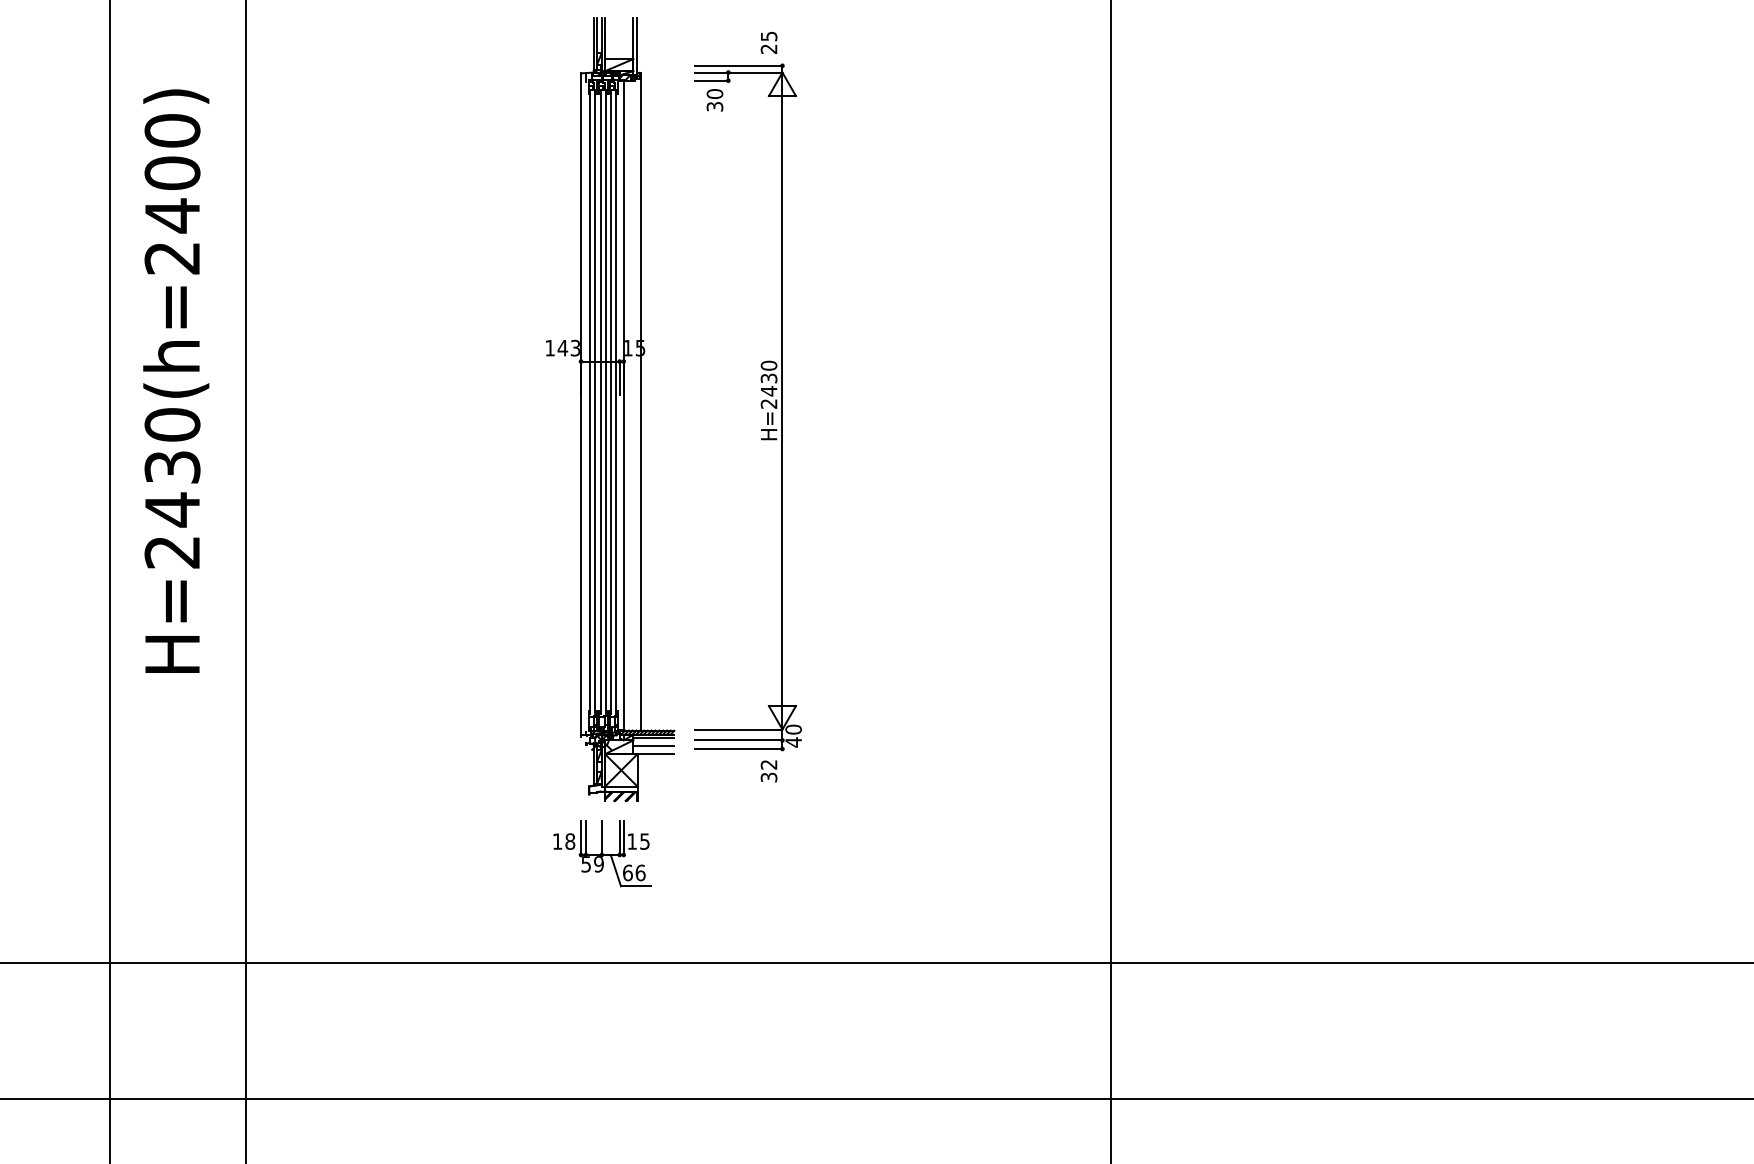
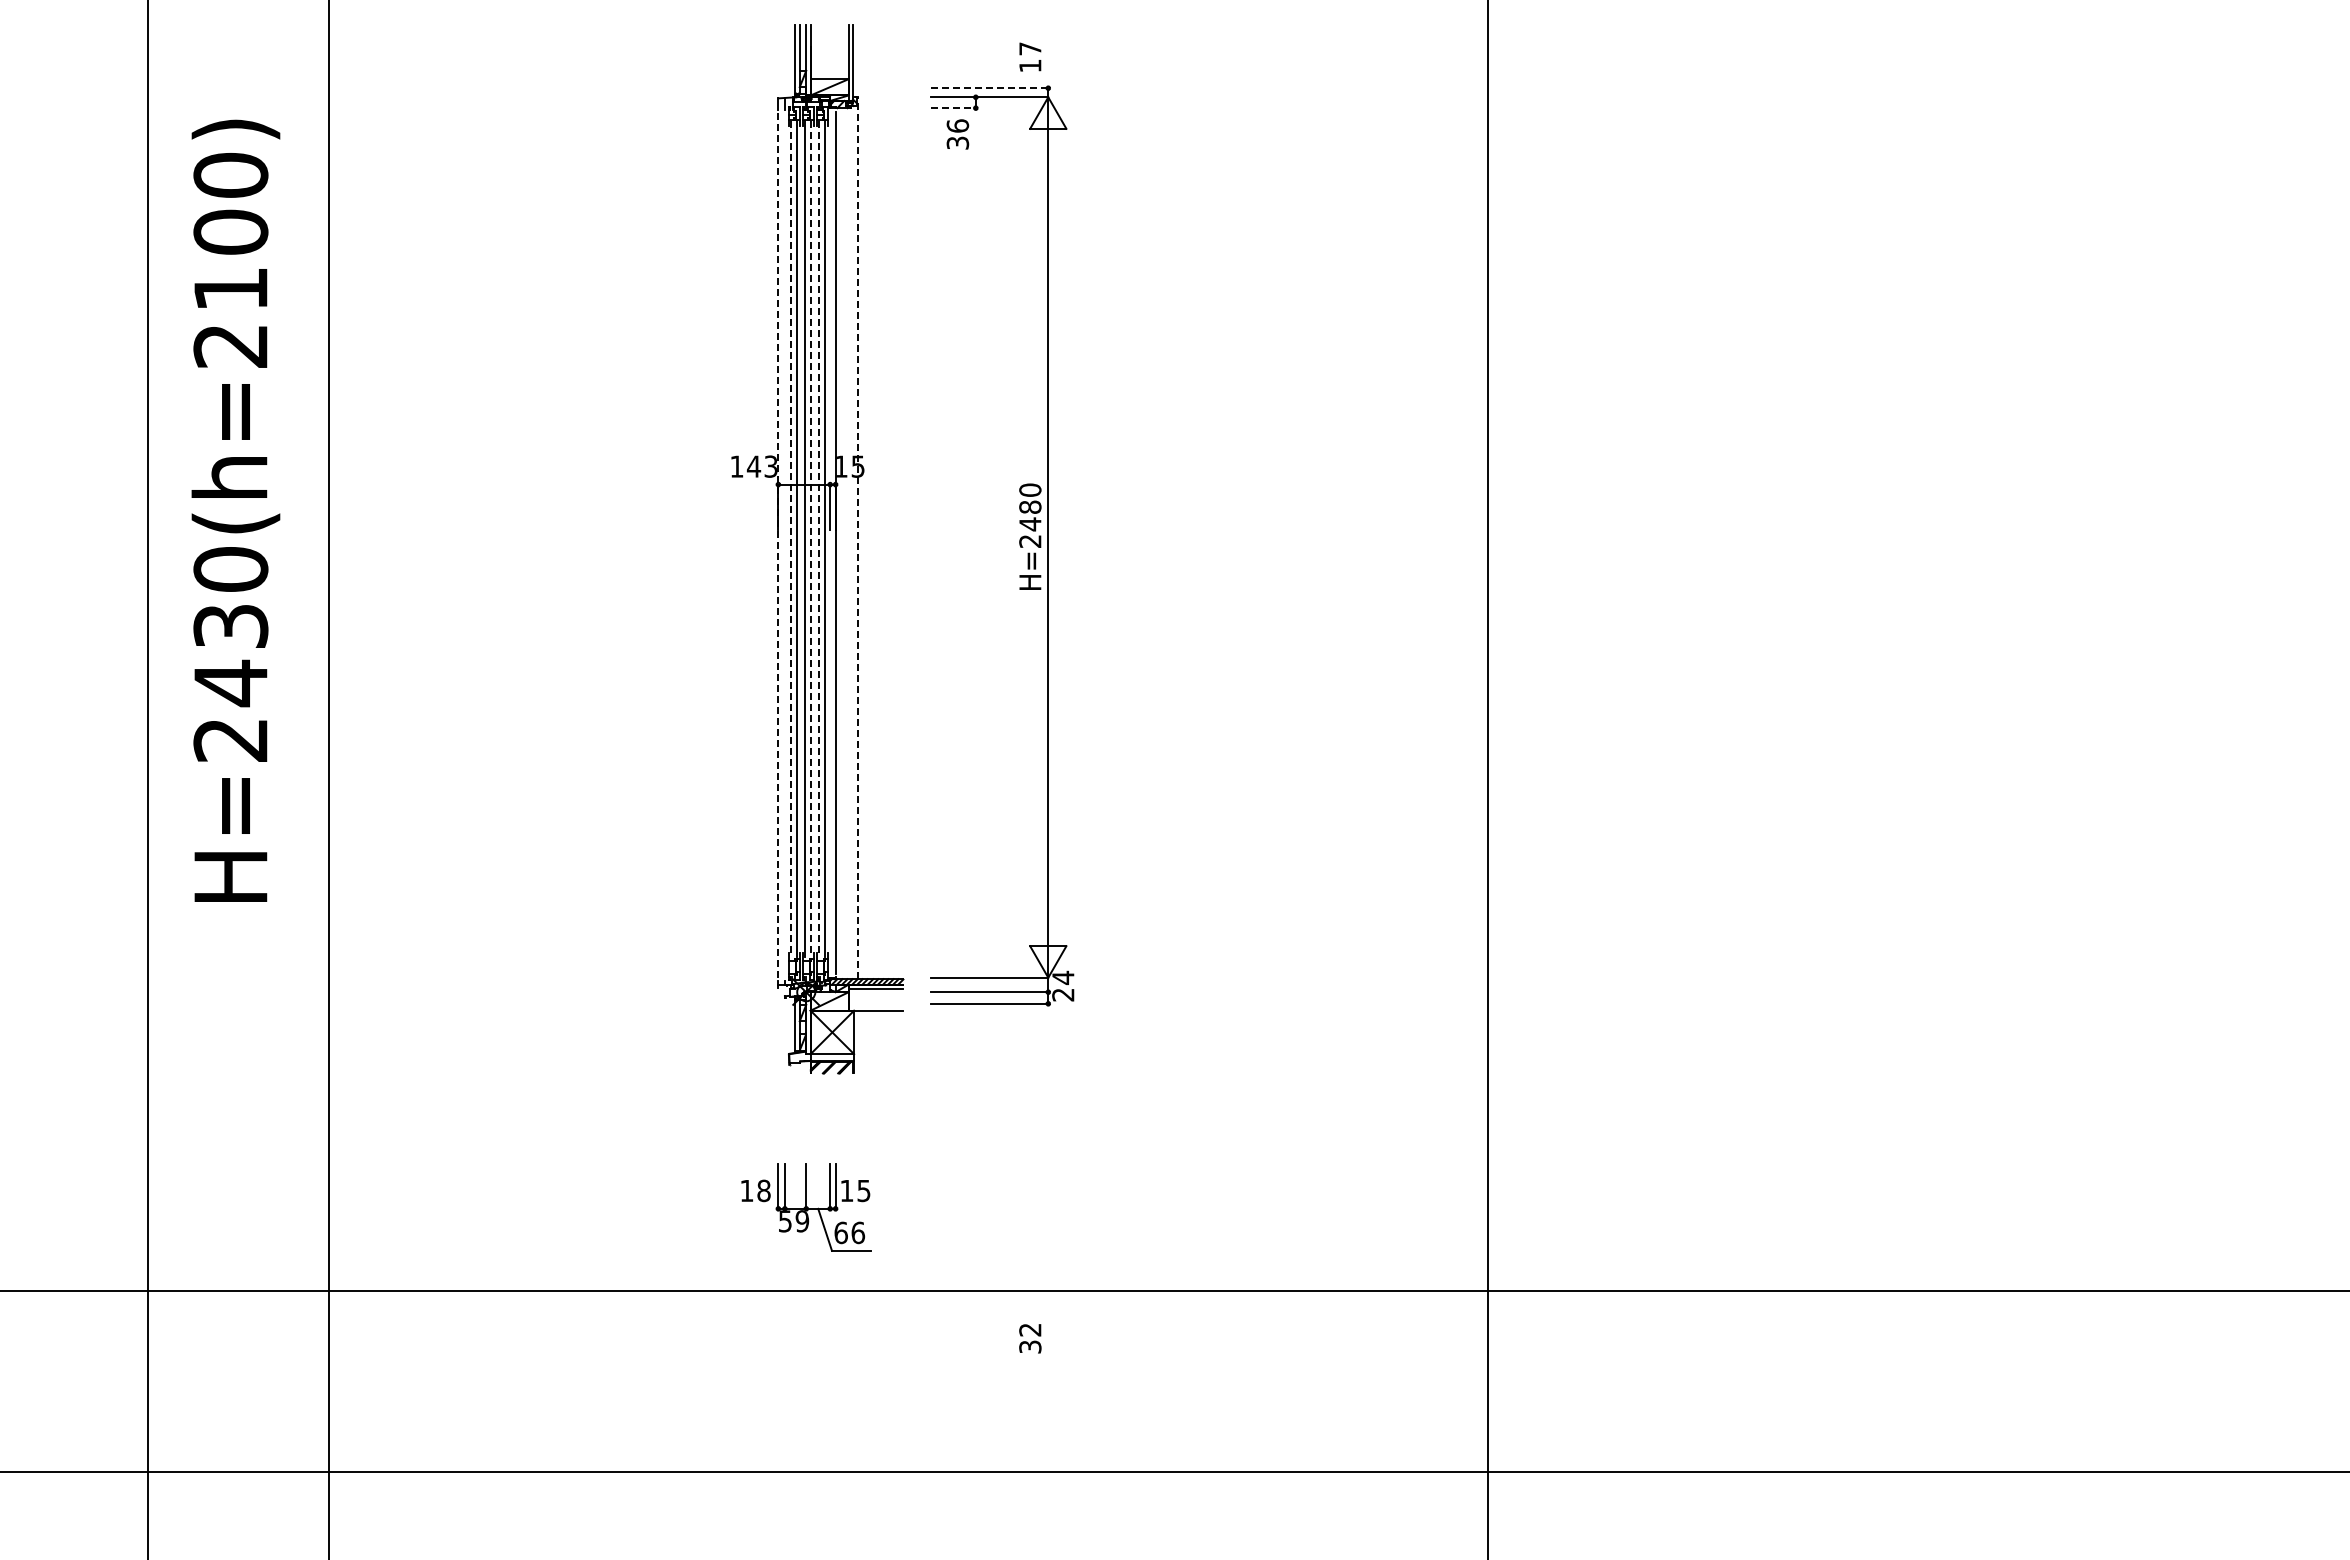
text: (769, 42) -> (1030, 57), 25 -> 17
line: (738, 66) -> (989, 88), solid -> dashed
line: (711, 80) -> (953, 108), solid -> dashed
text: (714, 93) -> (957, 125), 30 -> 36
text: (172, 215) -> (230, 289), H=2430(h=2400) -> H=2430(h=2100)
text: (769, 377) -> (1030, 506), H=2430 -> H=2480
line: (640, 401) -> (858, 538), solid -> dashed
line: (590, 402) -> (790, 539), solid -> dashed
line: (605, 402) -> (811, 539), solid -> dashed
line: (610, 402) -> (818, 539), solid -> dashed
line: (581, 407) -> (778, 545), solid -> dashed
text: (793, 736) -> (1063, 986), 40 -> 24
line: (653, 745) -> (875, 999), removed
text: (769, 771) -> (1030, 1338), moved
part: (602, 853) -> (806, 1207), moved

